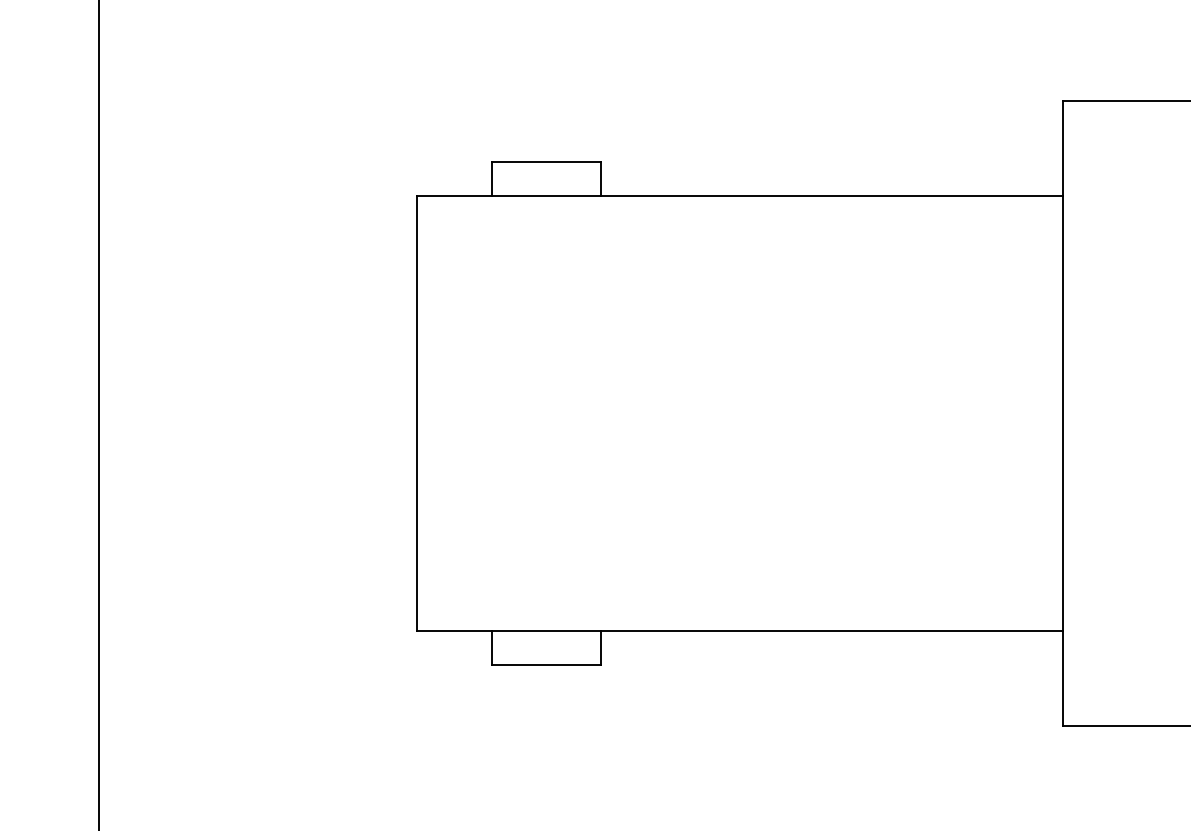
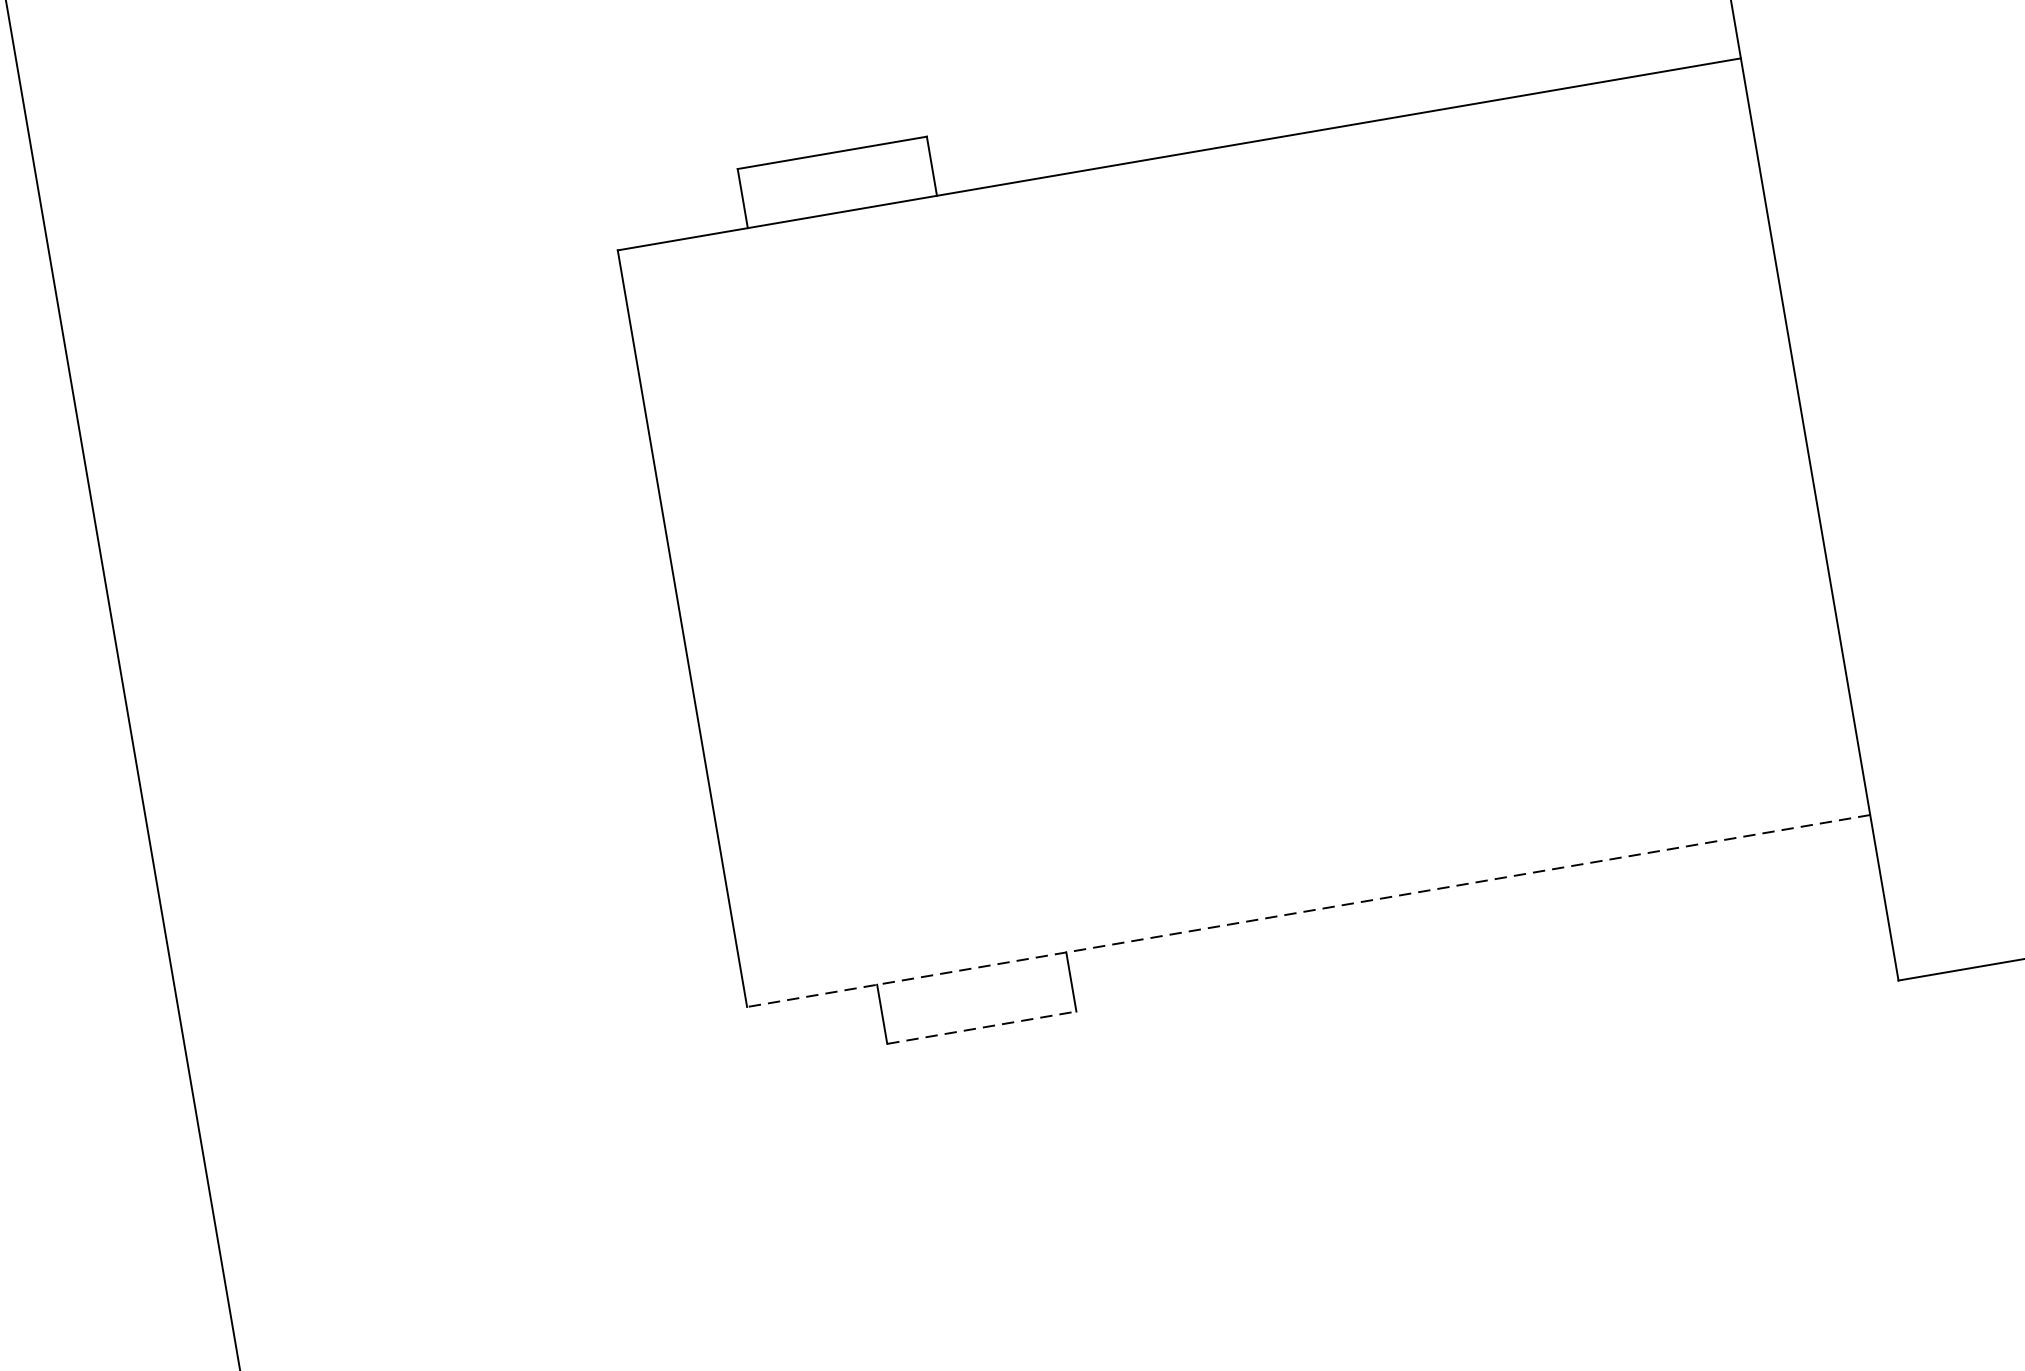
line: (740, 631) -> (1309, 911), solid -> dashed
line: (546, 665) -> (982, 1028), solid -> dashed

